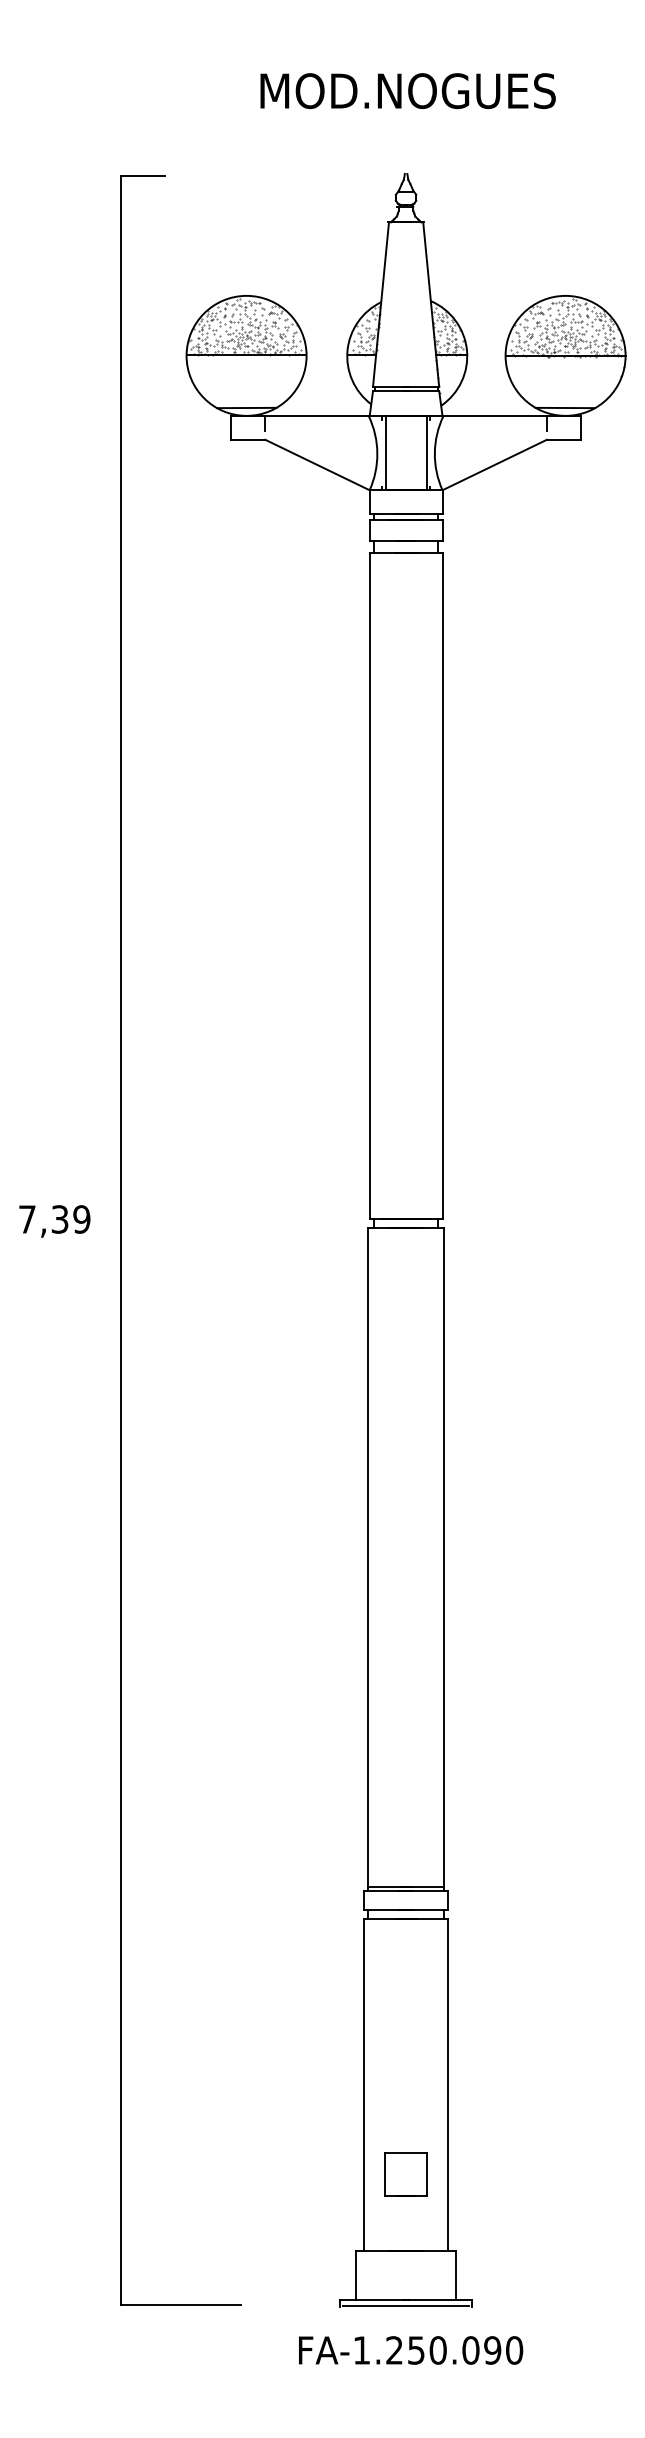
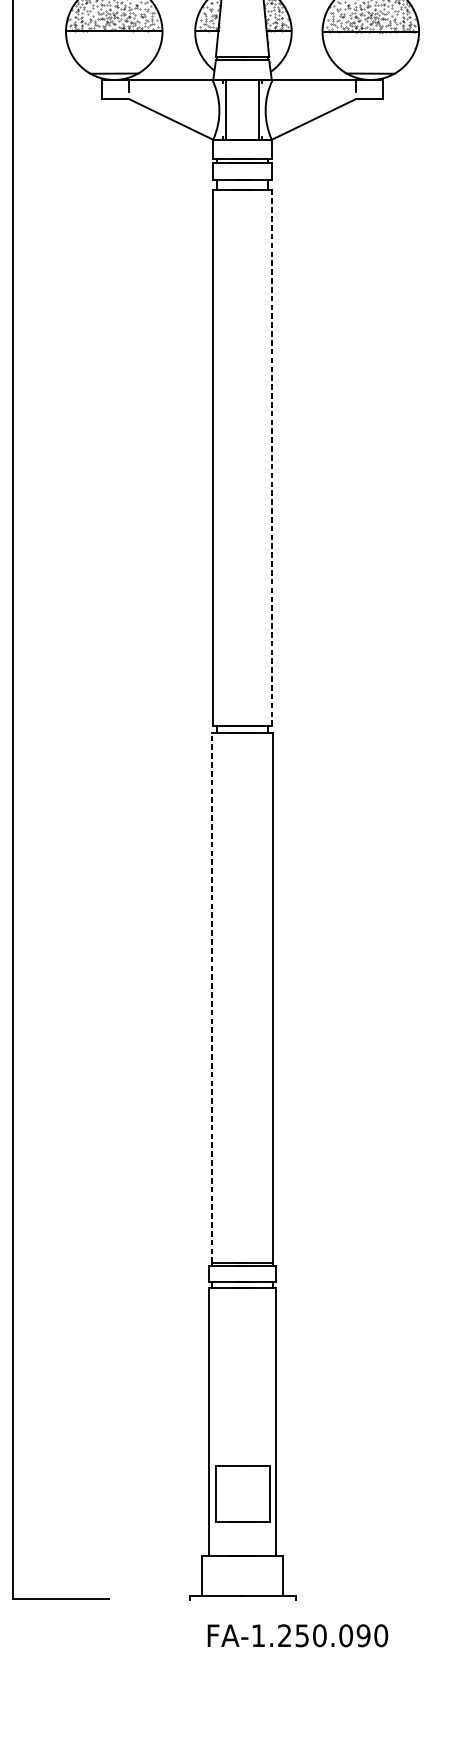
line: (442, 885) -> (271, 457), solid -> dashed
line: (368, 1557) -> (212, 998), solid -> dashed
part: (405, 2174) -> (242, 1494), size x1.6
line: (405, 2306) -> (242, 1600), removed
text: (411, 2350) -> (298, 1635), moved

